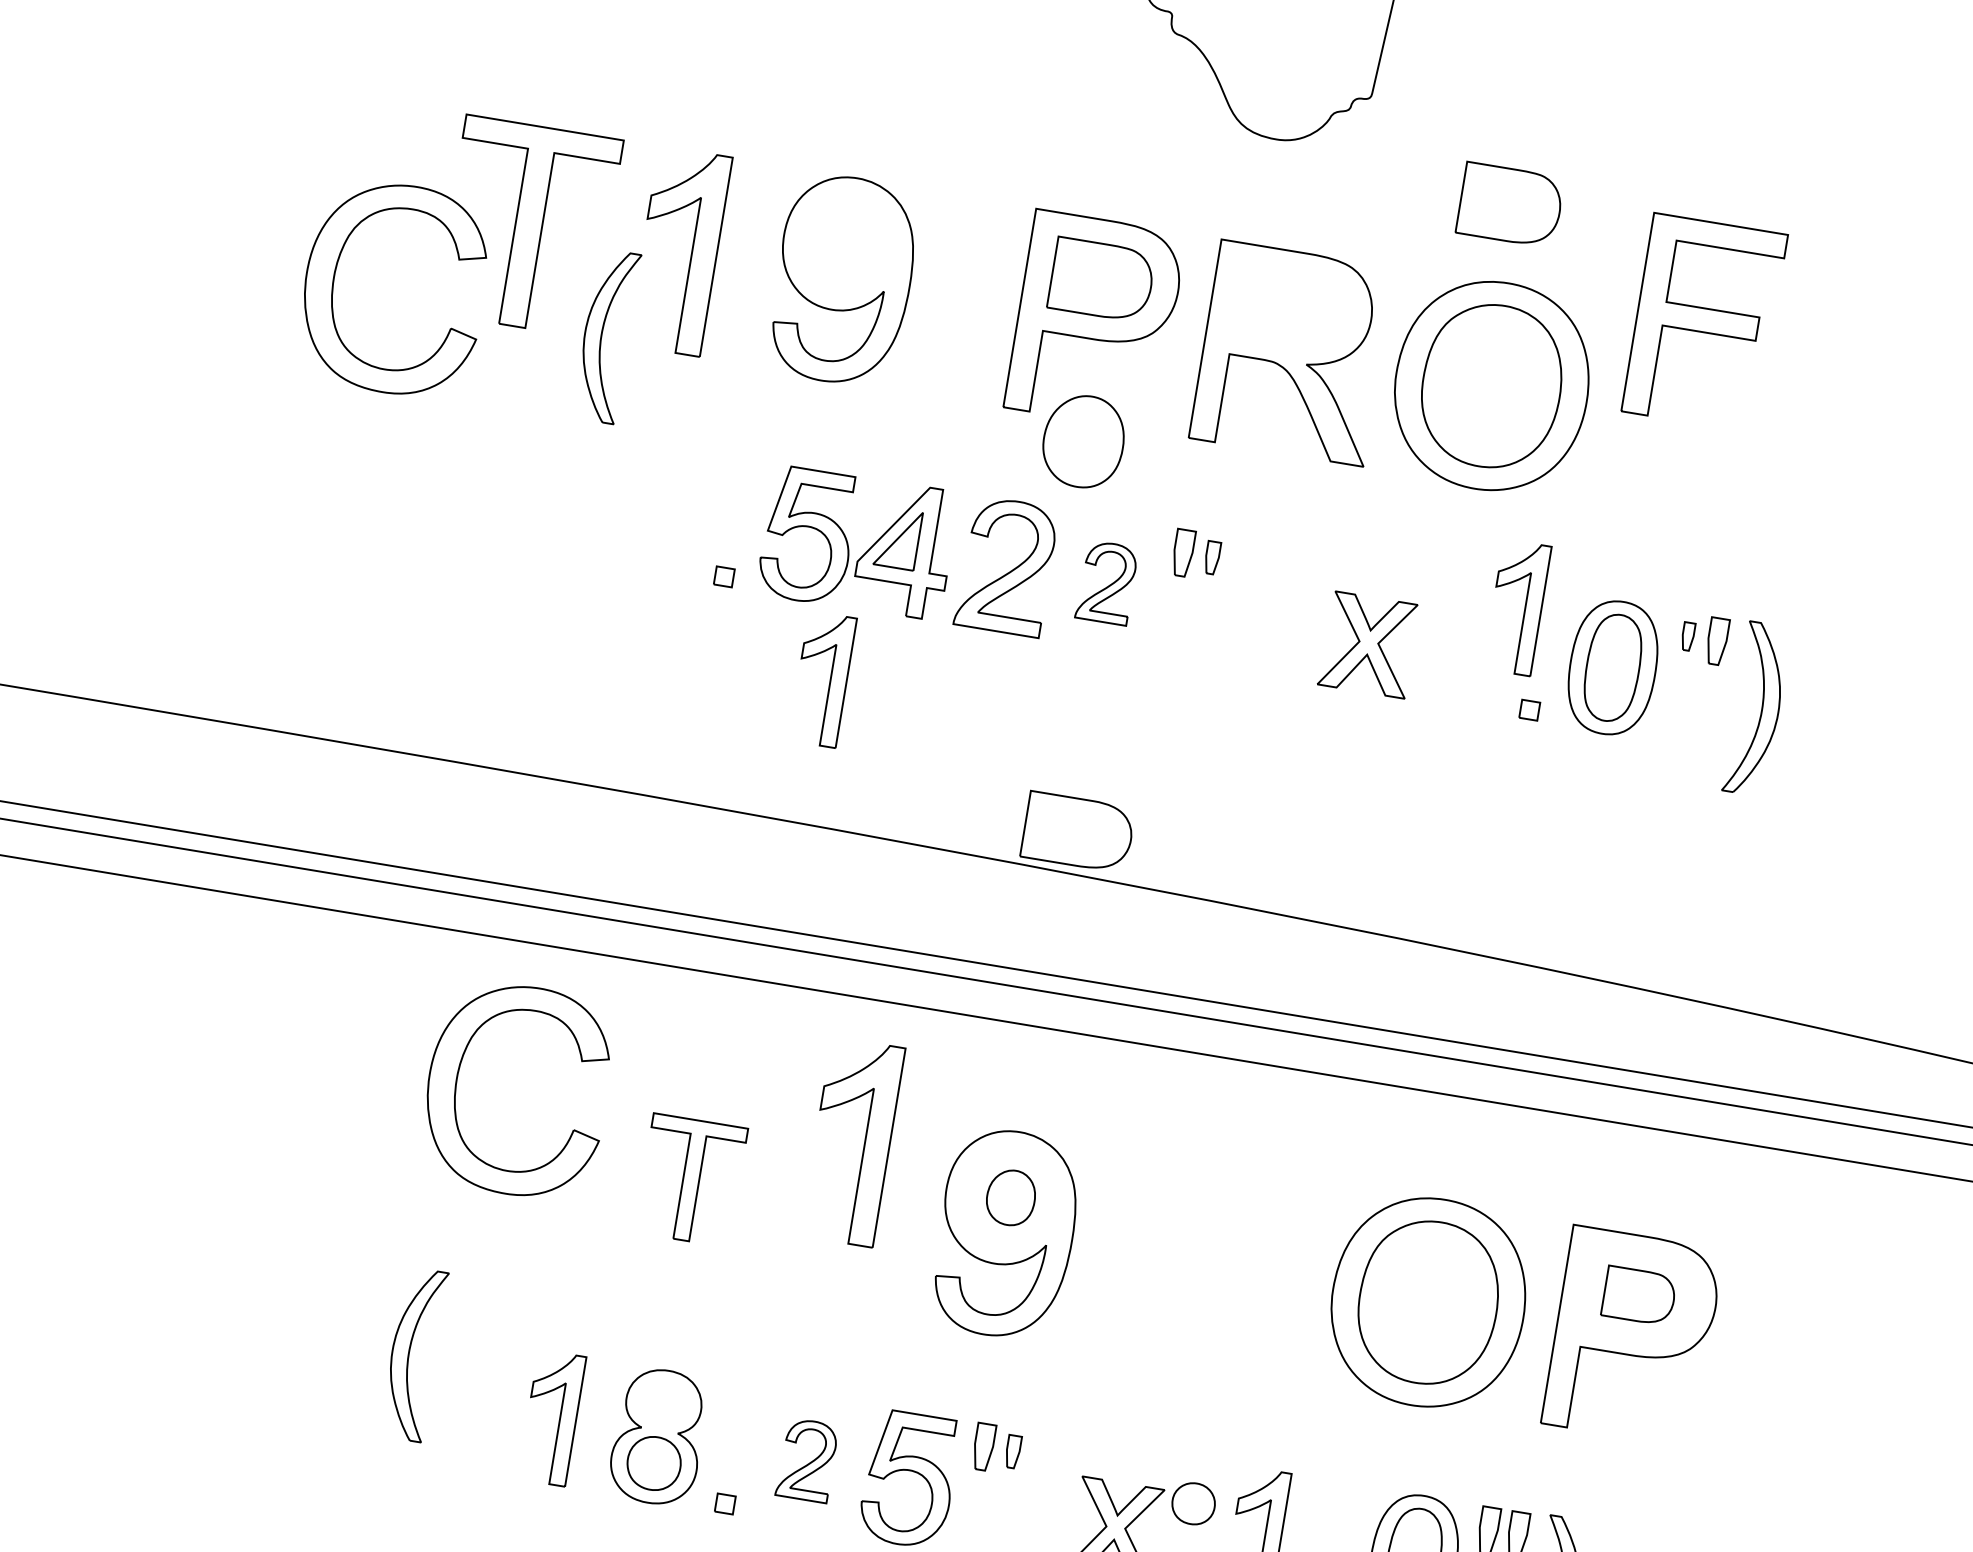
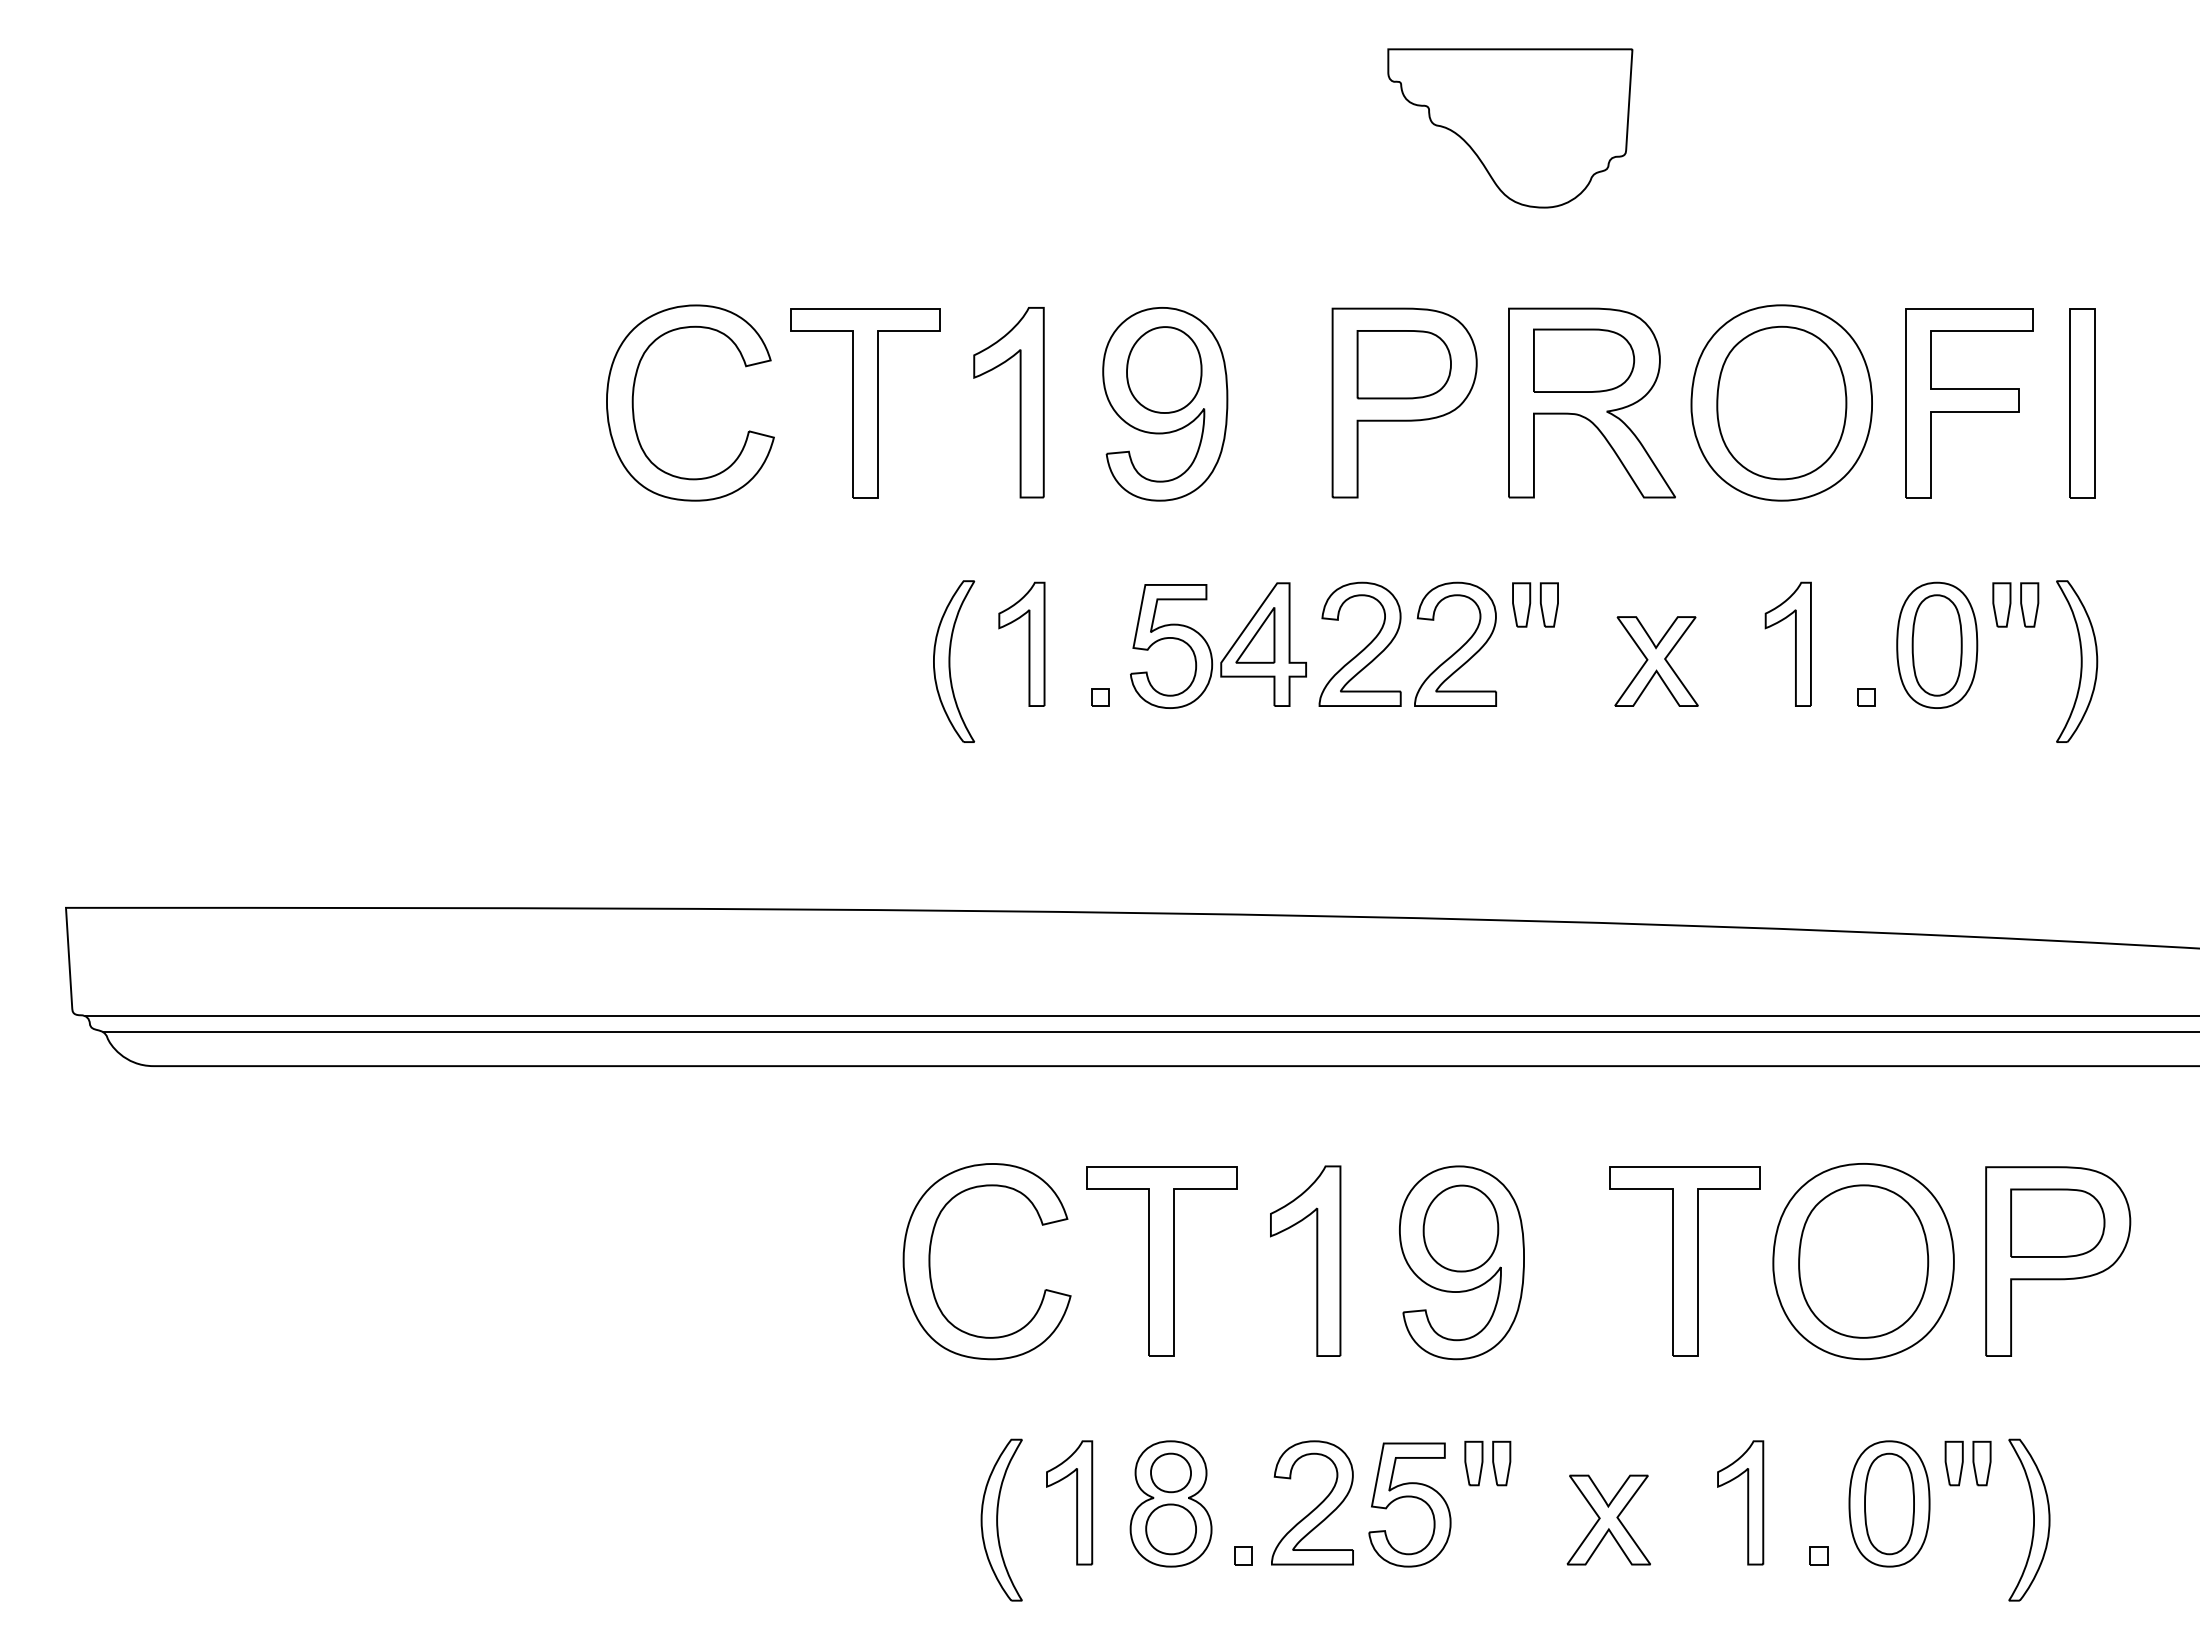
part: (1509, 204) -> (1770, 232), removed
part: (337, 267) -> (634, 392), moved
part: (1704, 323) -> (1969, 403), moved
part: (606, 336) -> (954, 661), moved
part: (1807, 438) -> (2082, 403), added
part: (1083, 441) -> (1164, 369), moved
part: (1211, 557) -> (1548, 604), size x1.43
part: (1107, 582) -> (1455, 643), size x1.67
part: (1524, 608) -> (1795, 643), moved
part: (1687, 636) -> (2001, 604), size x1.67
part: (1368, 644) -> (1656, 661), moved
part: (829, 679) -> (1028, 643), moved
part: (1078, 832) -> (1584, 360), moved
part: (457, 1080) -> (930, 1261), moved
part: (864, 1143) -> (1316, 1260), moved
part: (690, 1180) -> (1161, 1261), size x1.67
part: (1010, 1197) -> (1460, 1228), size x1.67
part: (1240, 1271) -> (1684, 1261), added
part: (1639, 1295) -> (2057, 1222), size x1.43
part: (413, 1353) -> (1001, 1519), moved
part: (1012, 1451) -> (1501, 1463), size x1.43
part: (807, 1459) -> (1312, 1502), size x1.67
part: (1193, 1503) -> (1170, 1472), moved

